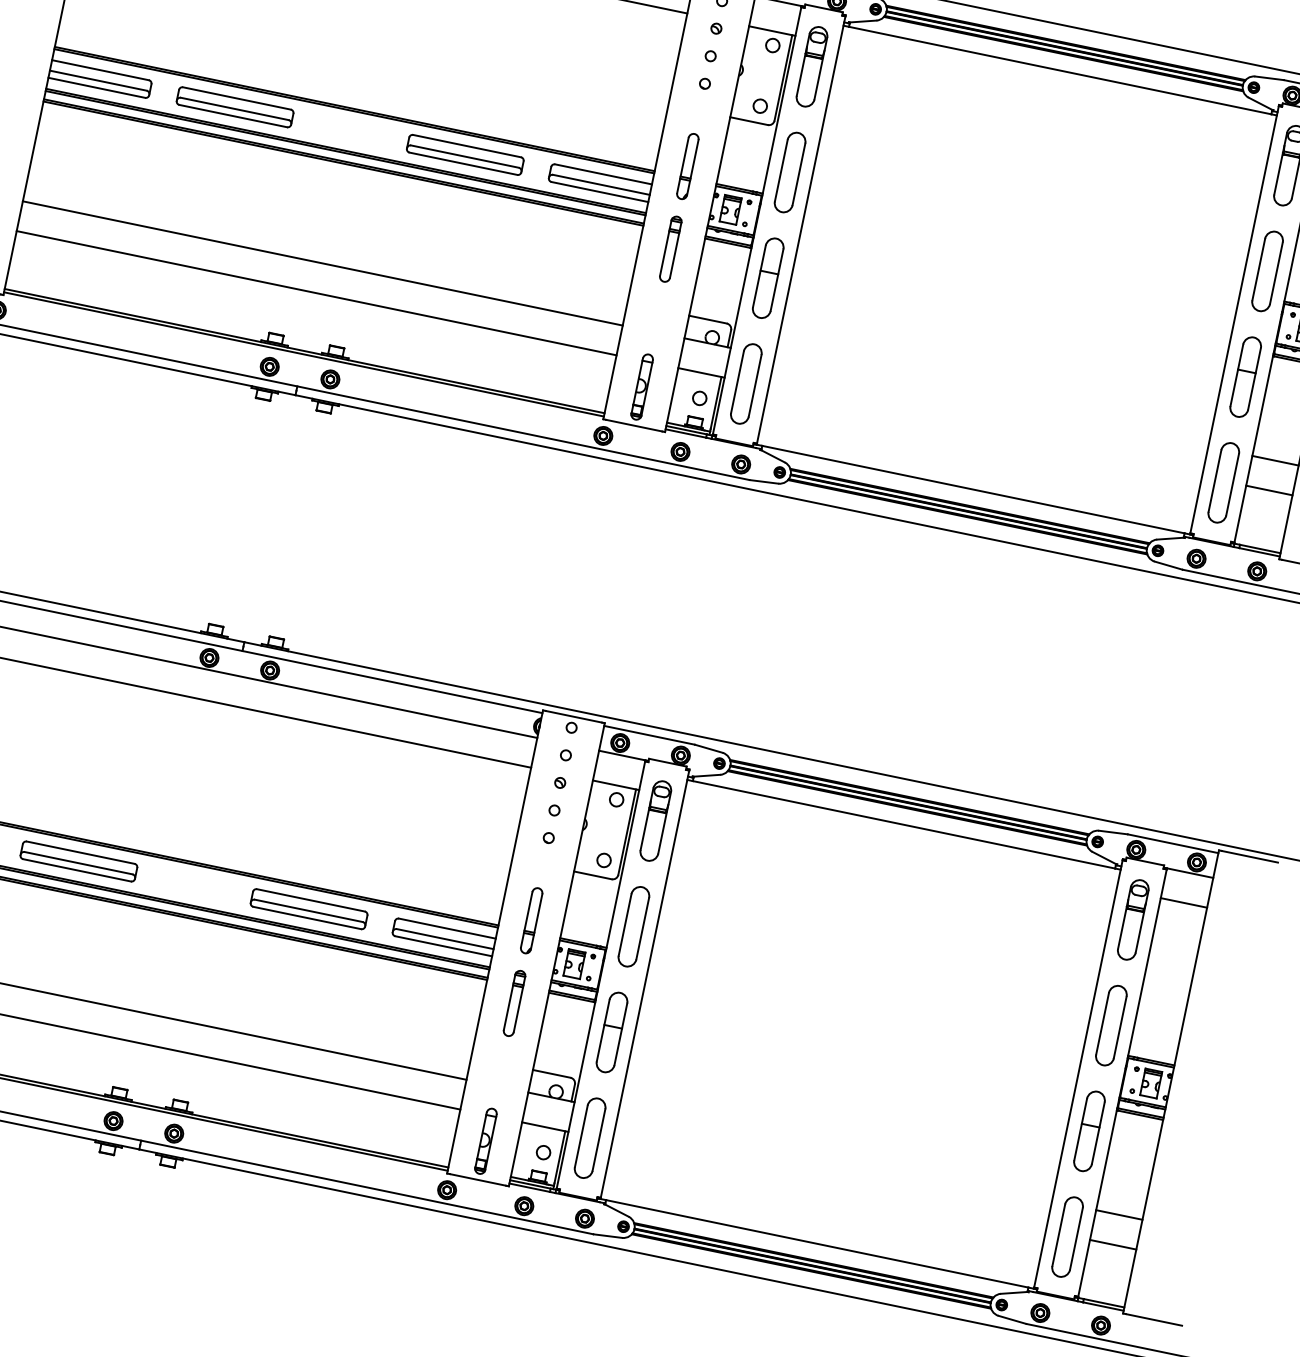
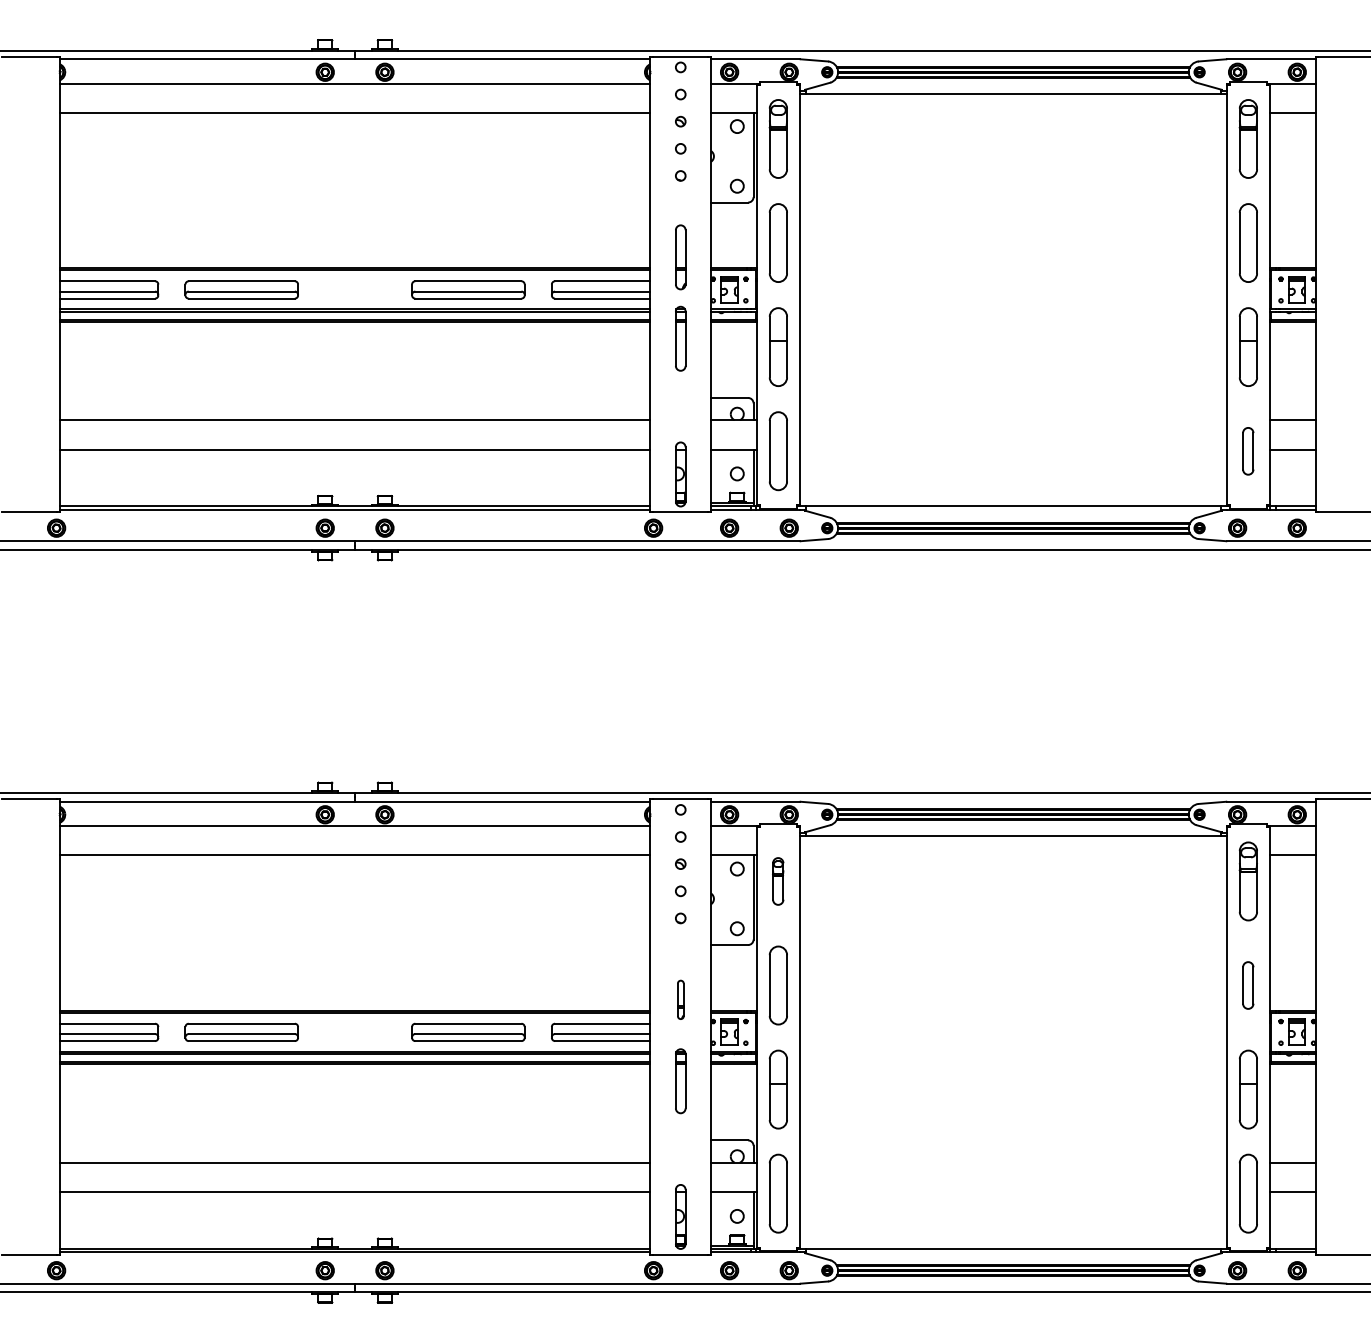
part: (1222, 482) -> (1247, 451), size x0.6
part: (654, 820) -> (777, 881), size x0.6
part: (531, 920) -> (680, 999), size x0.6
part: (1110, 1025) -> (1247, 985), size x0.6

